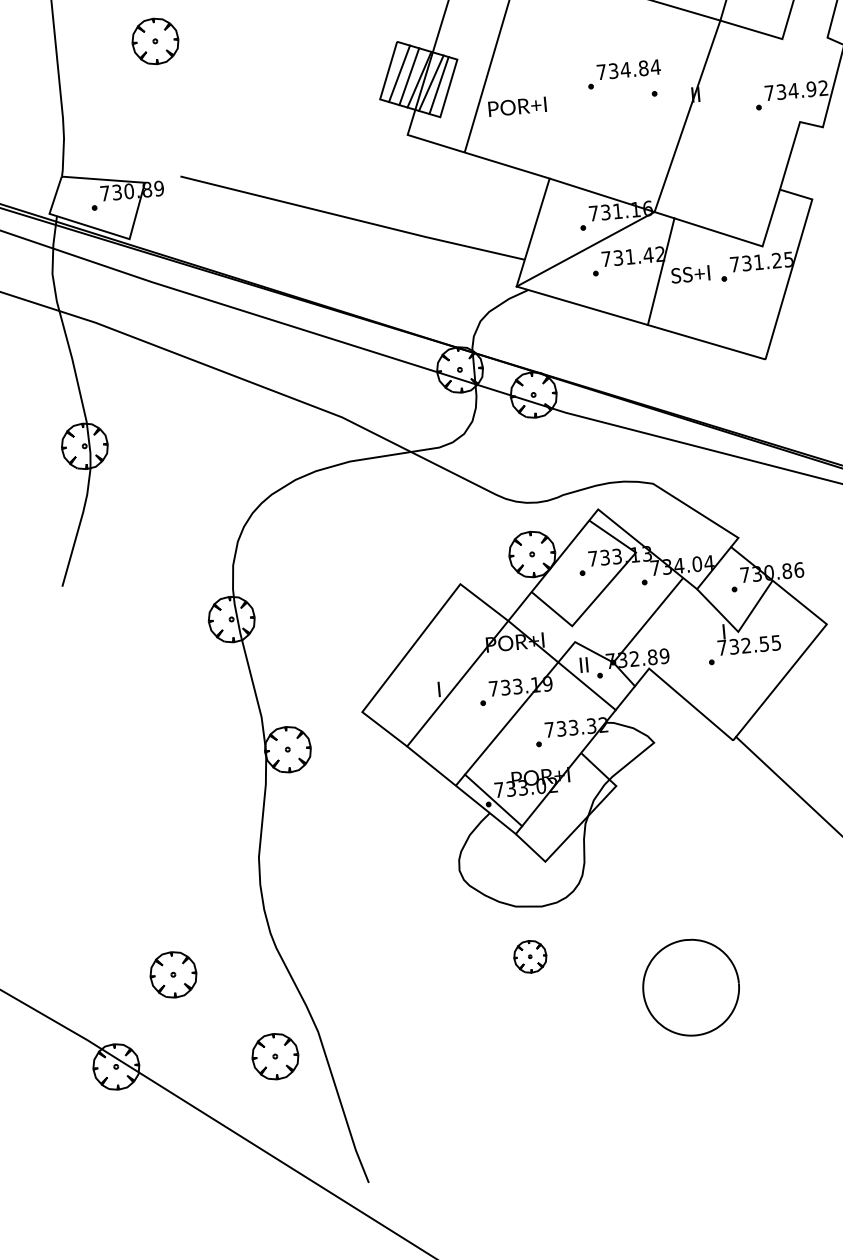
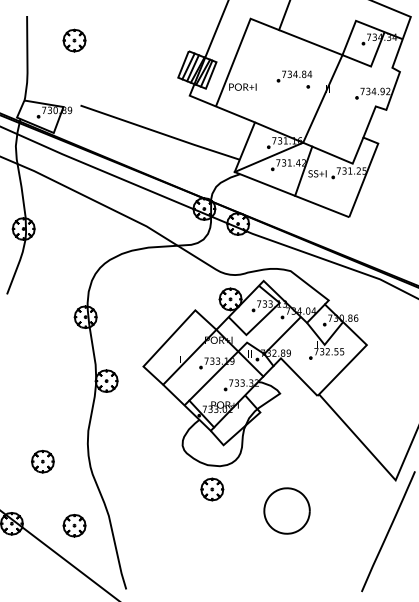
part: (530, 956) -> (212, 489), size x1.43
part: (172, 974) -> (42, 461), moved
part: (275, 1056) -> (74, 525), moved

